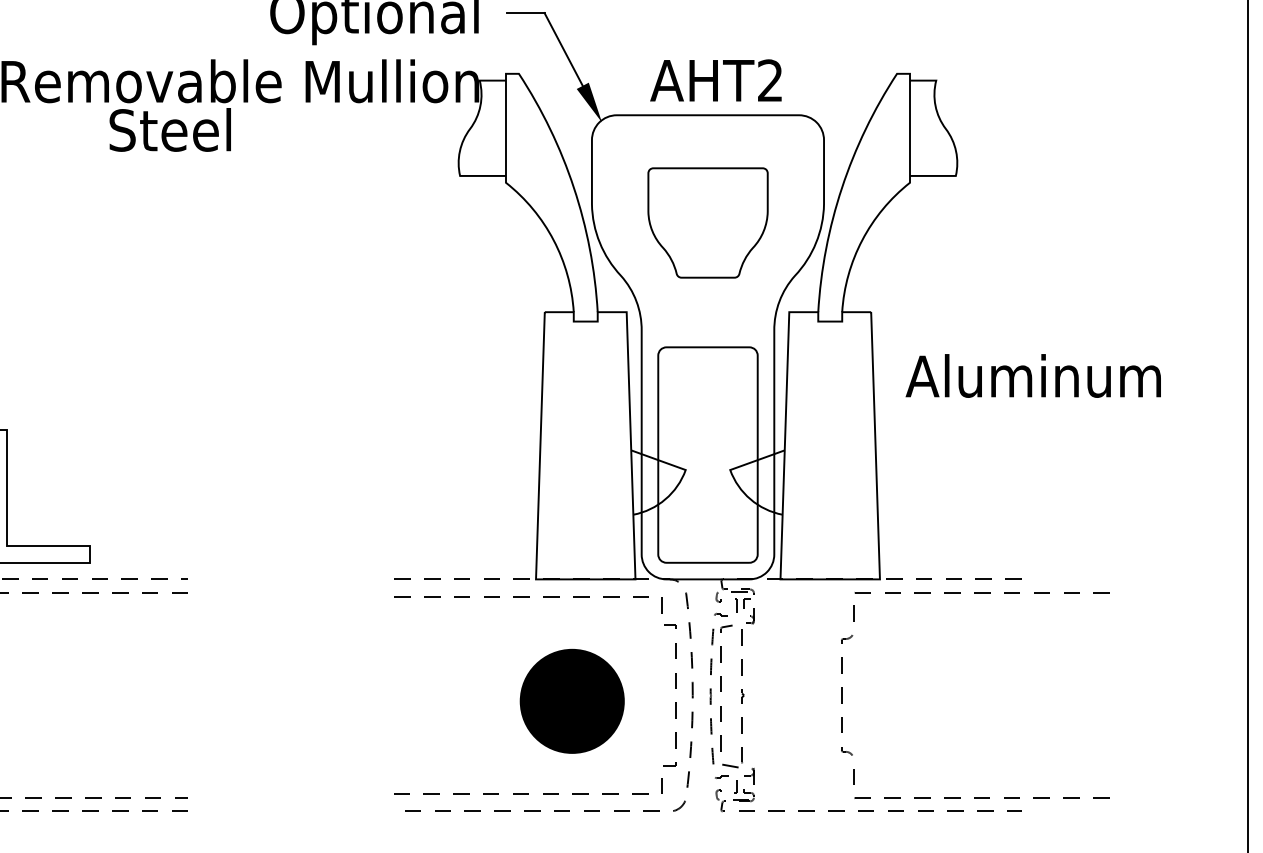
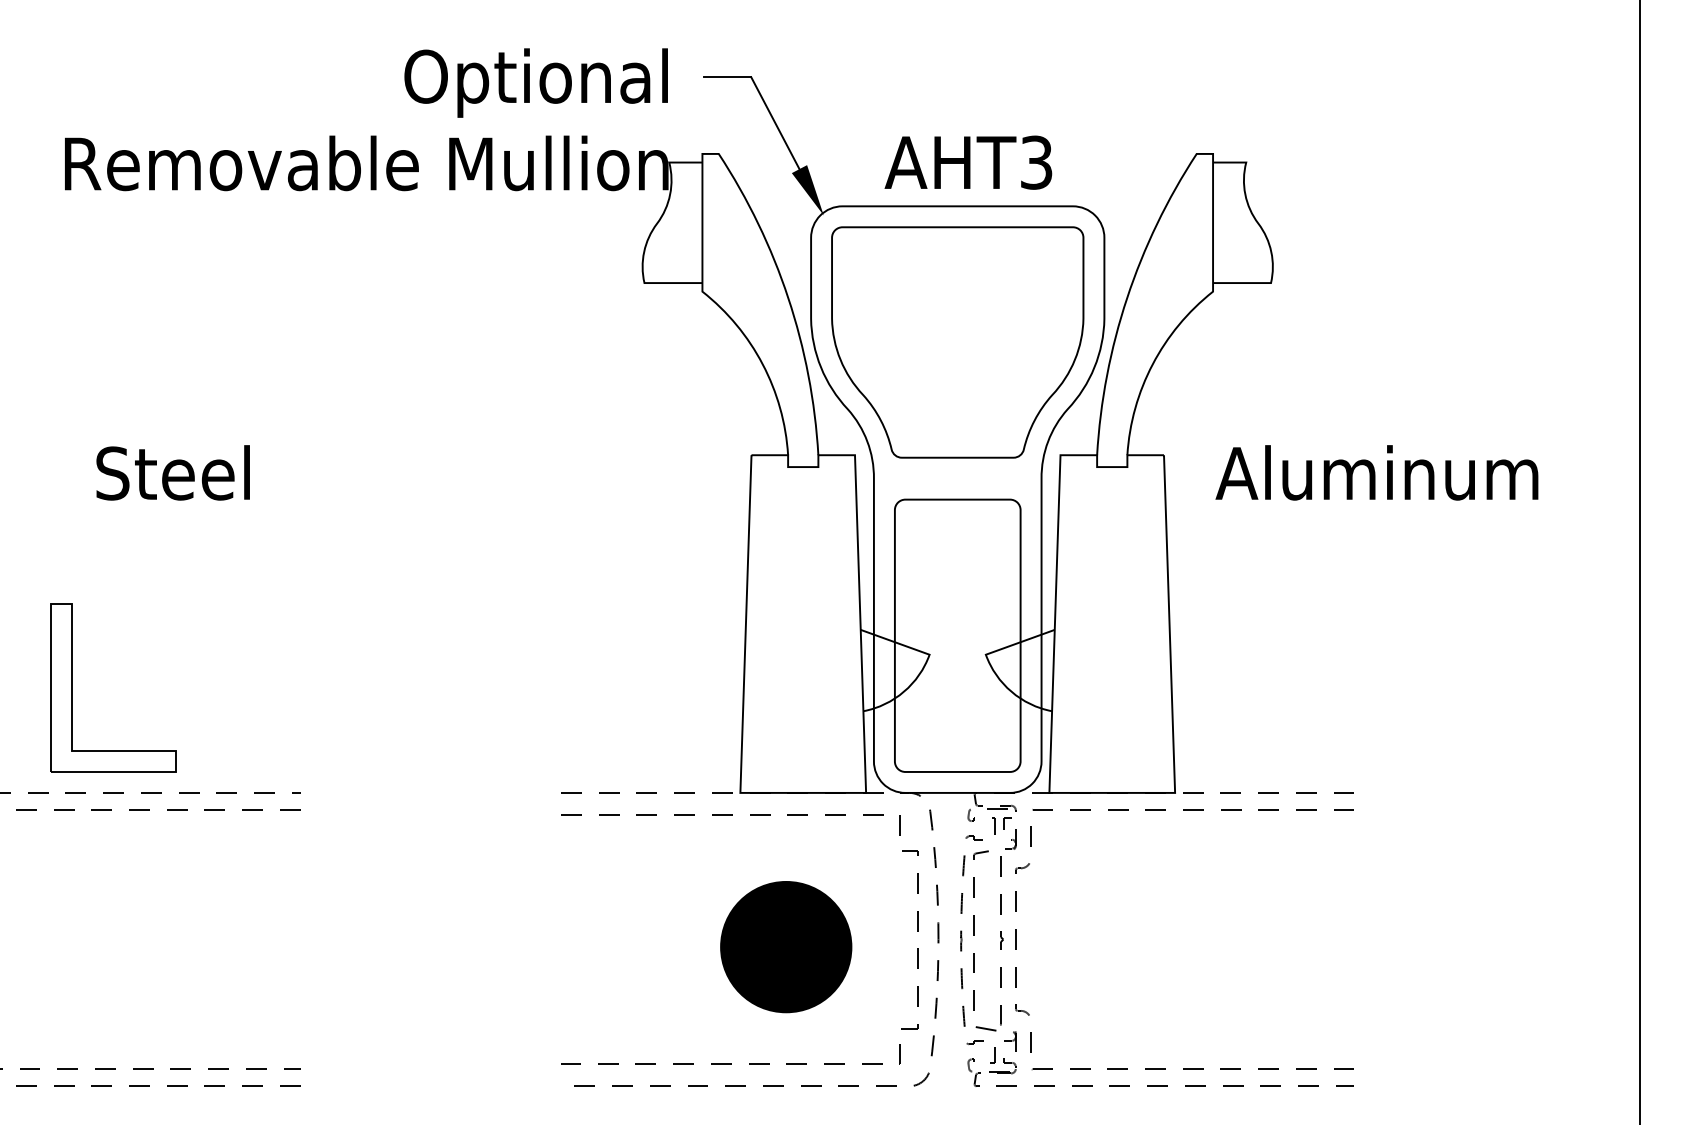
text: (770, 80) -> (1036, 162), AHT2 -> AHT3
text: (169, 129) -> (172, 472), moved
part: (707, 223) -> (957, 342), size x1.67
text: (1032, 375) -> (1376, 472), moved
curve: (975, 593) -> (1184, 810), moved

